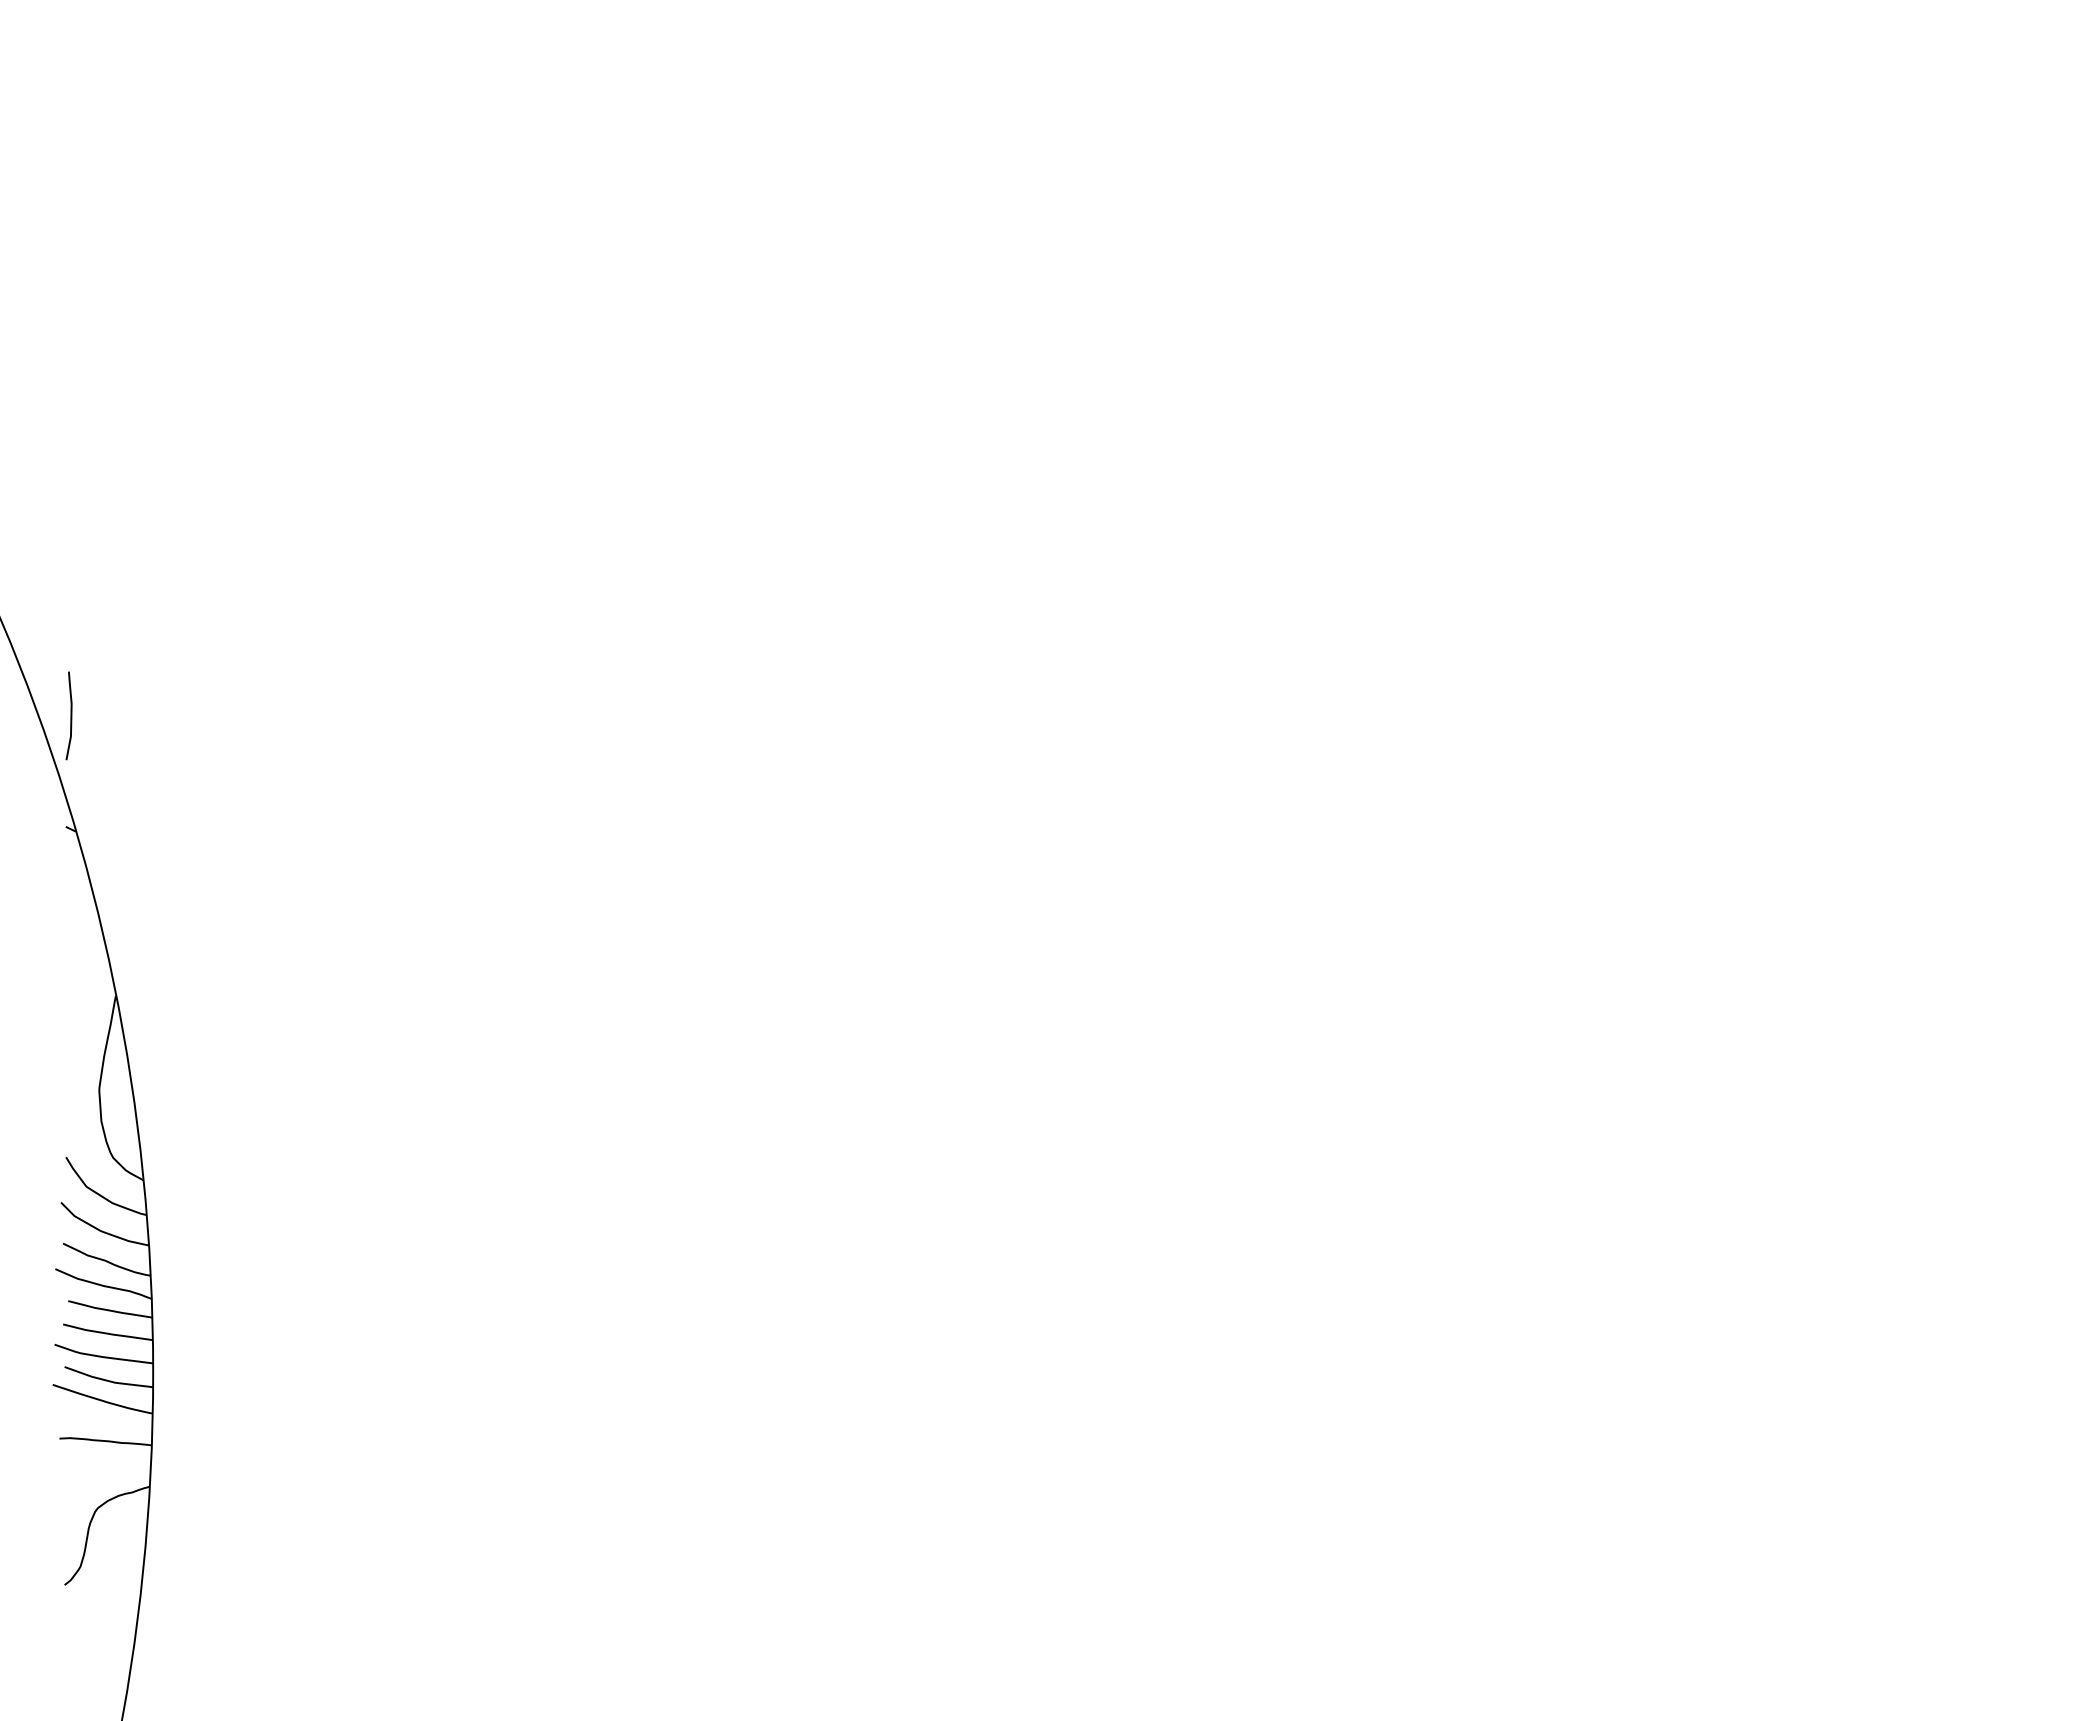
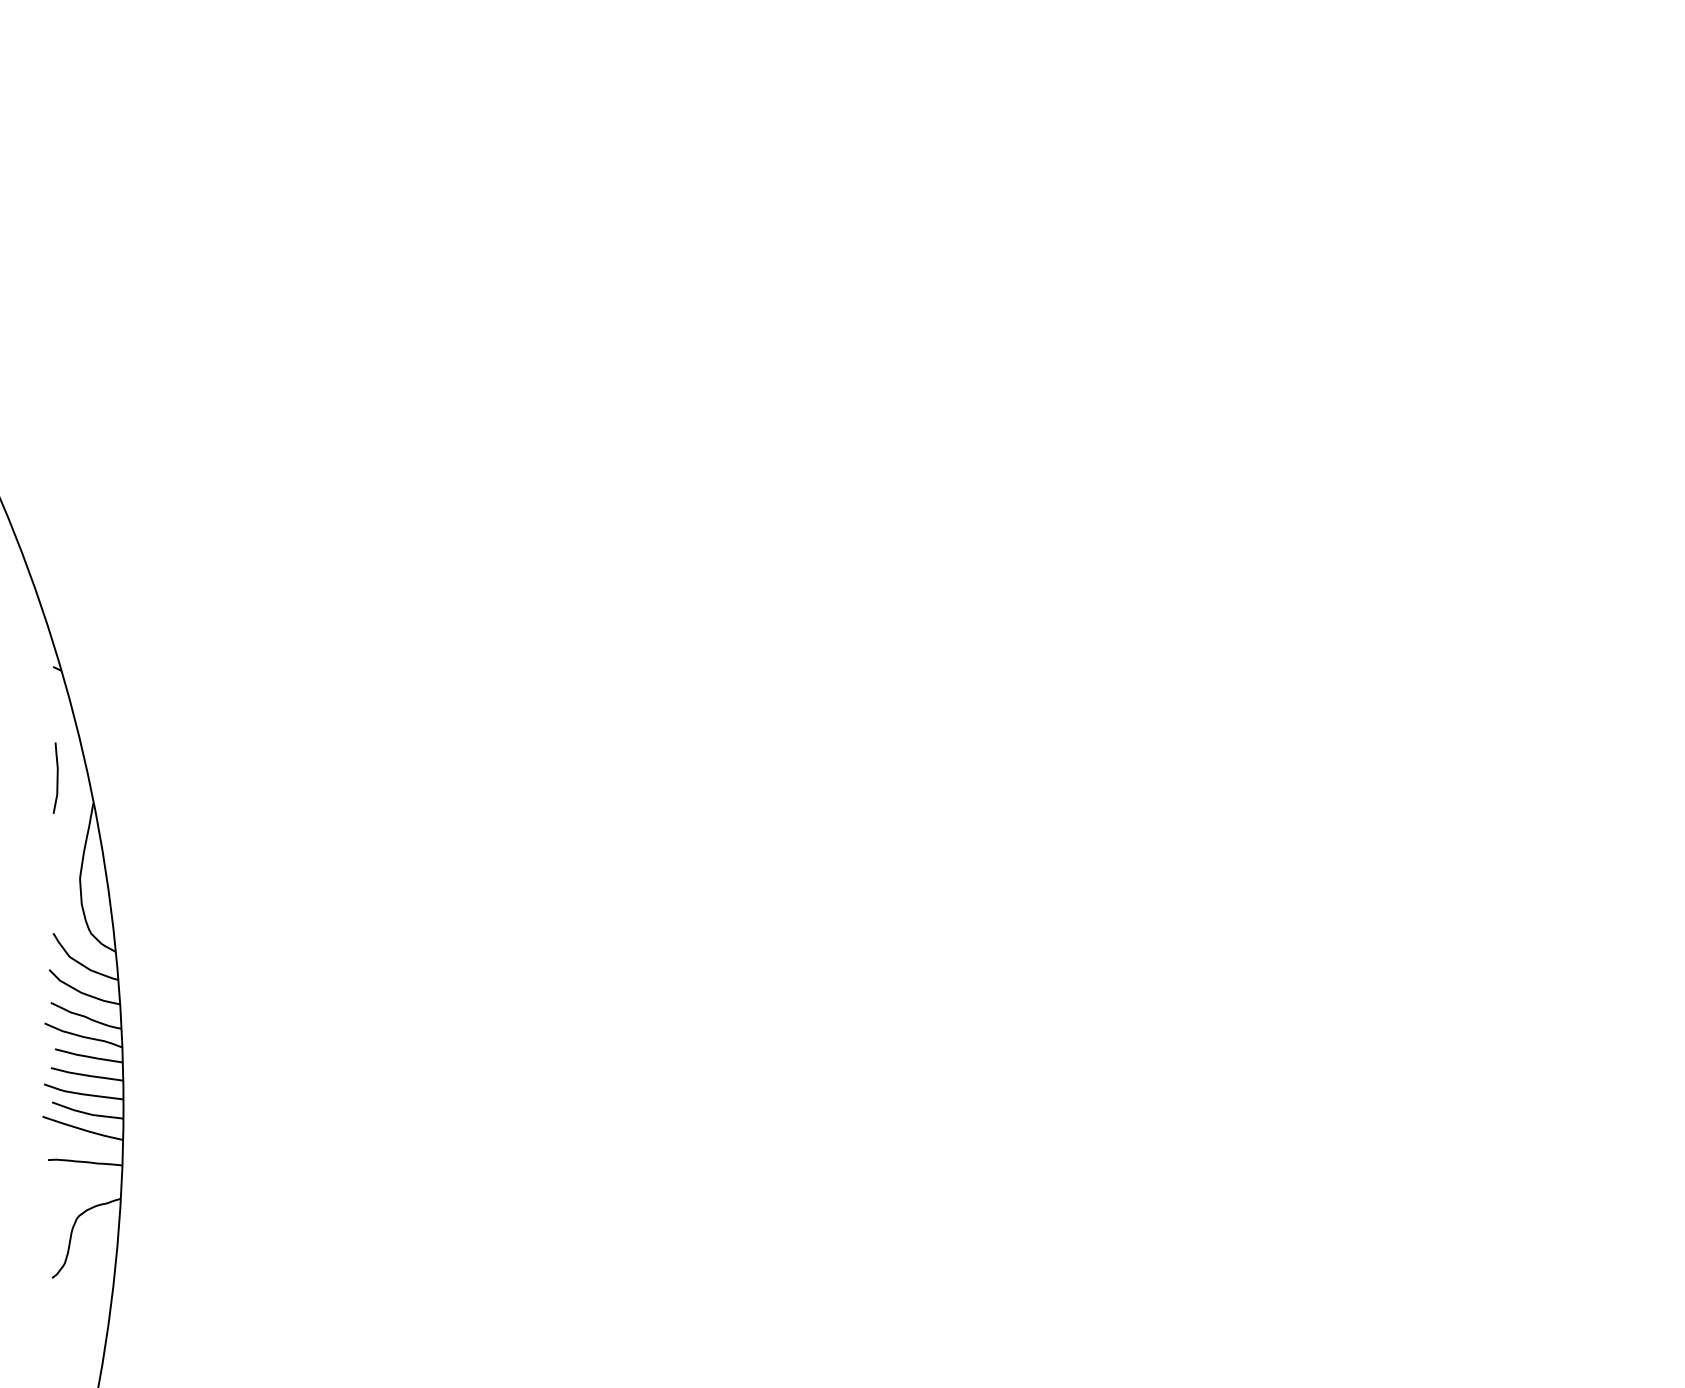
curve: (70, 715) -> (56, 777), moved

